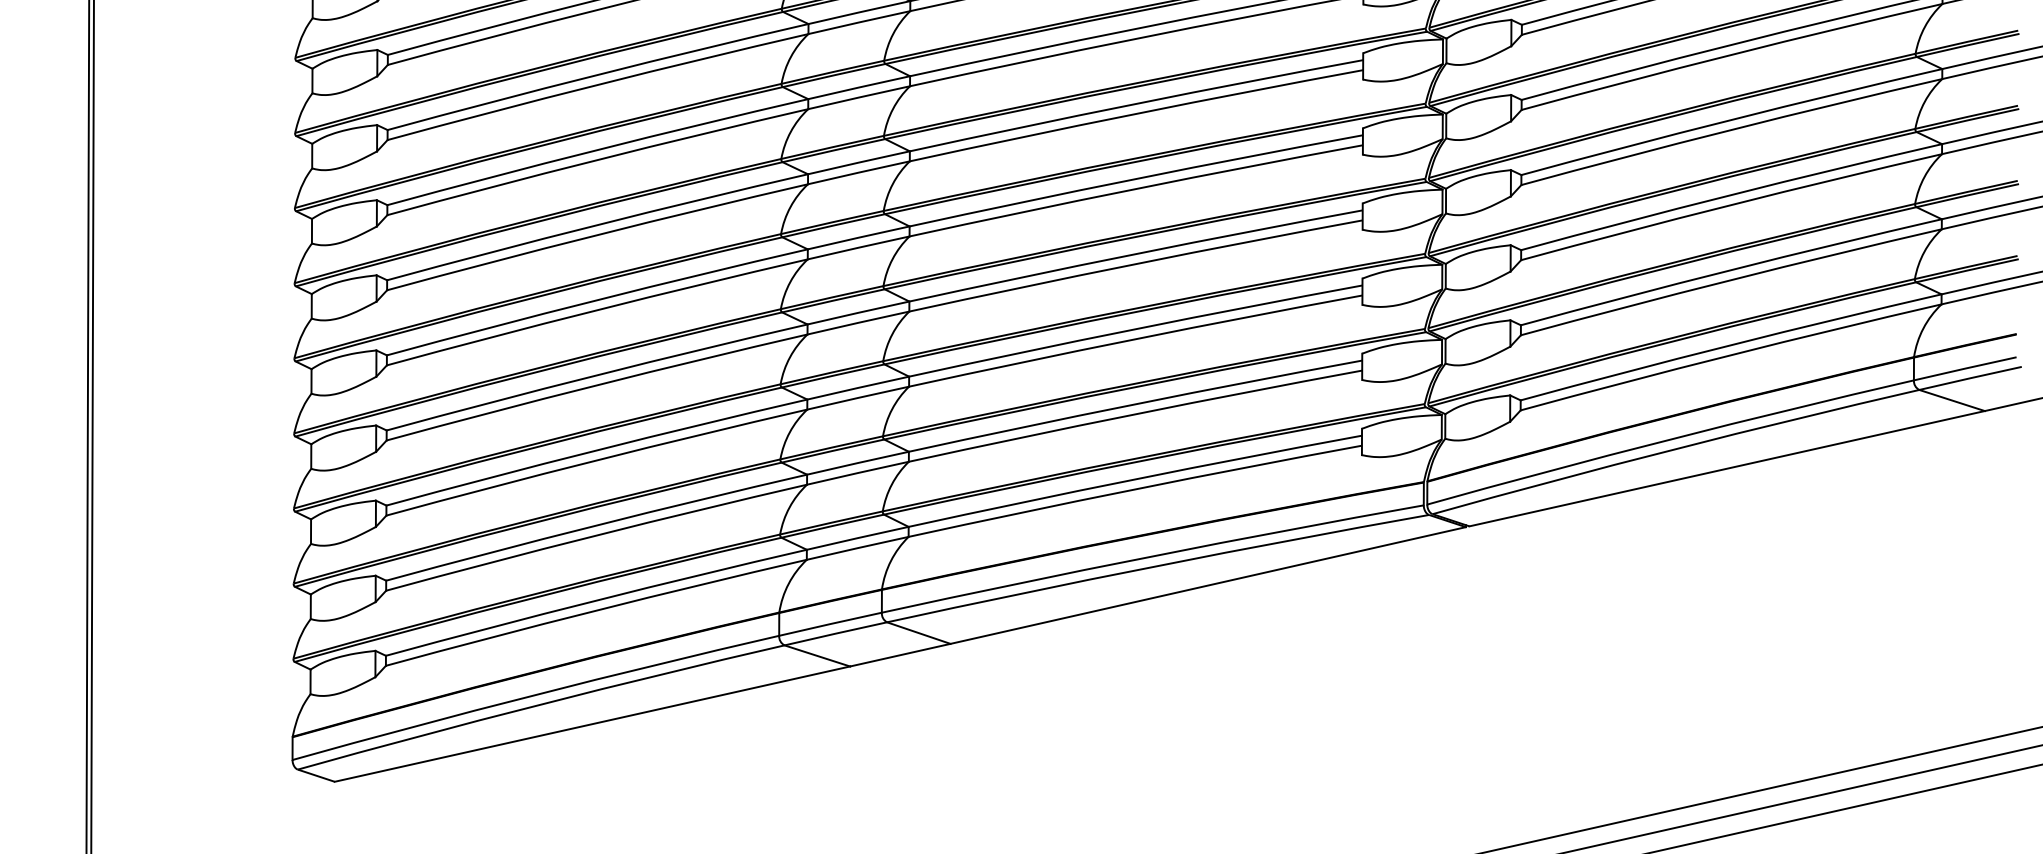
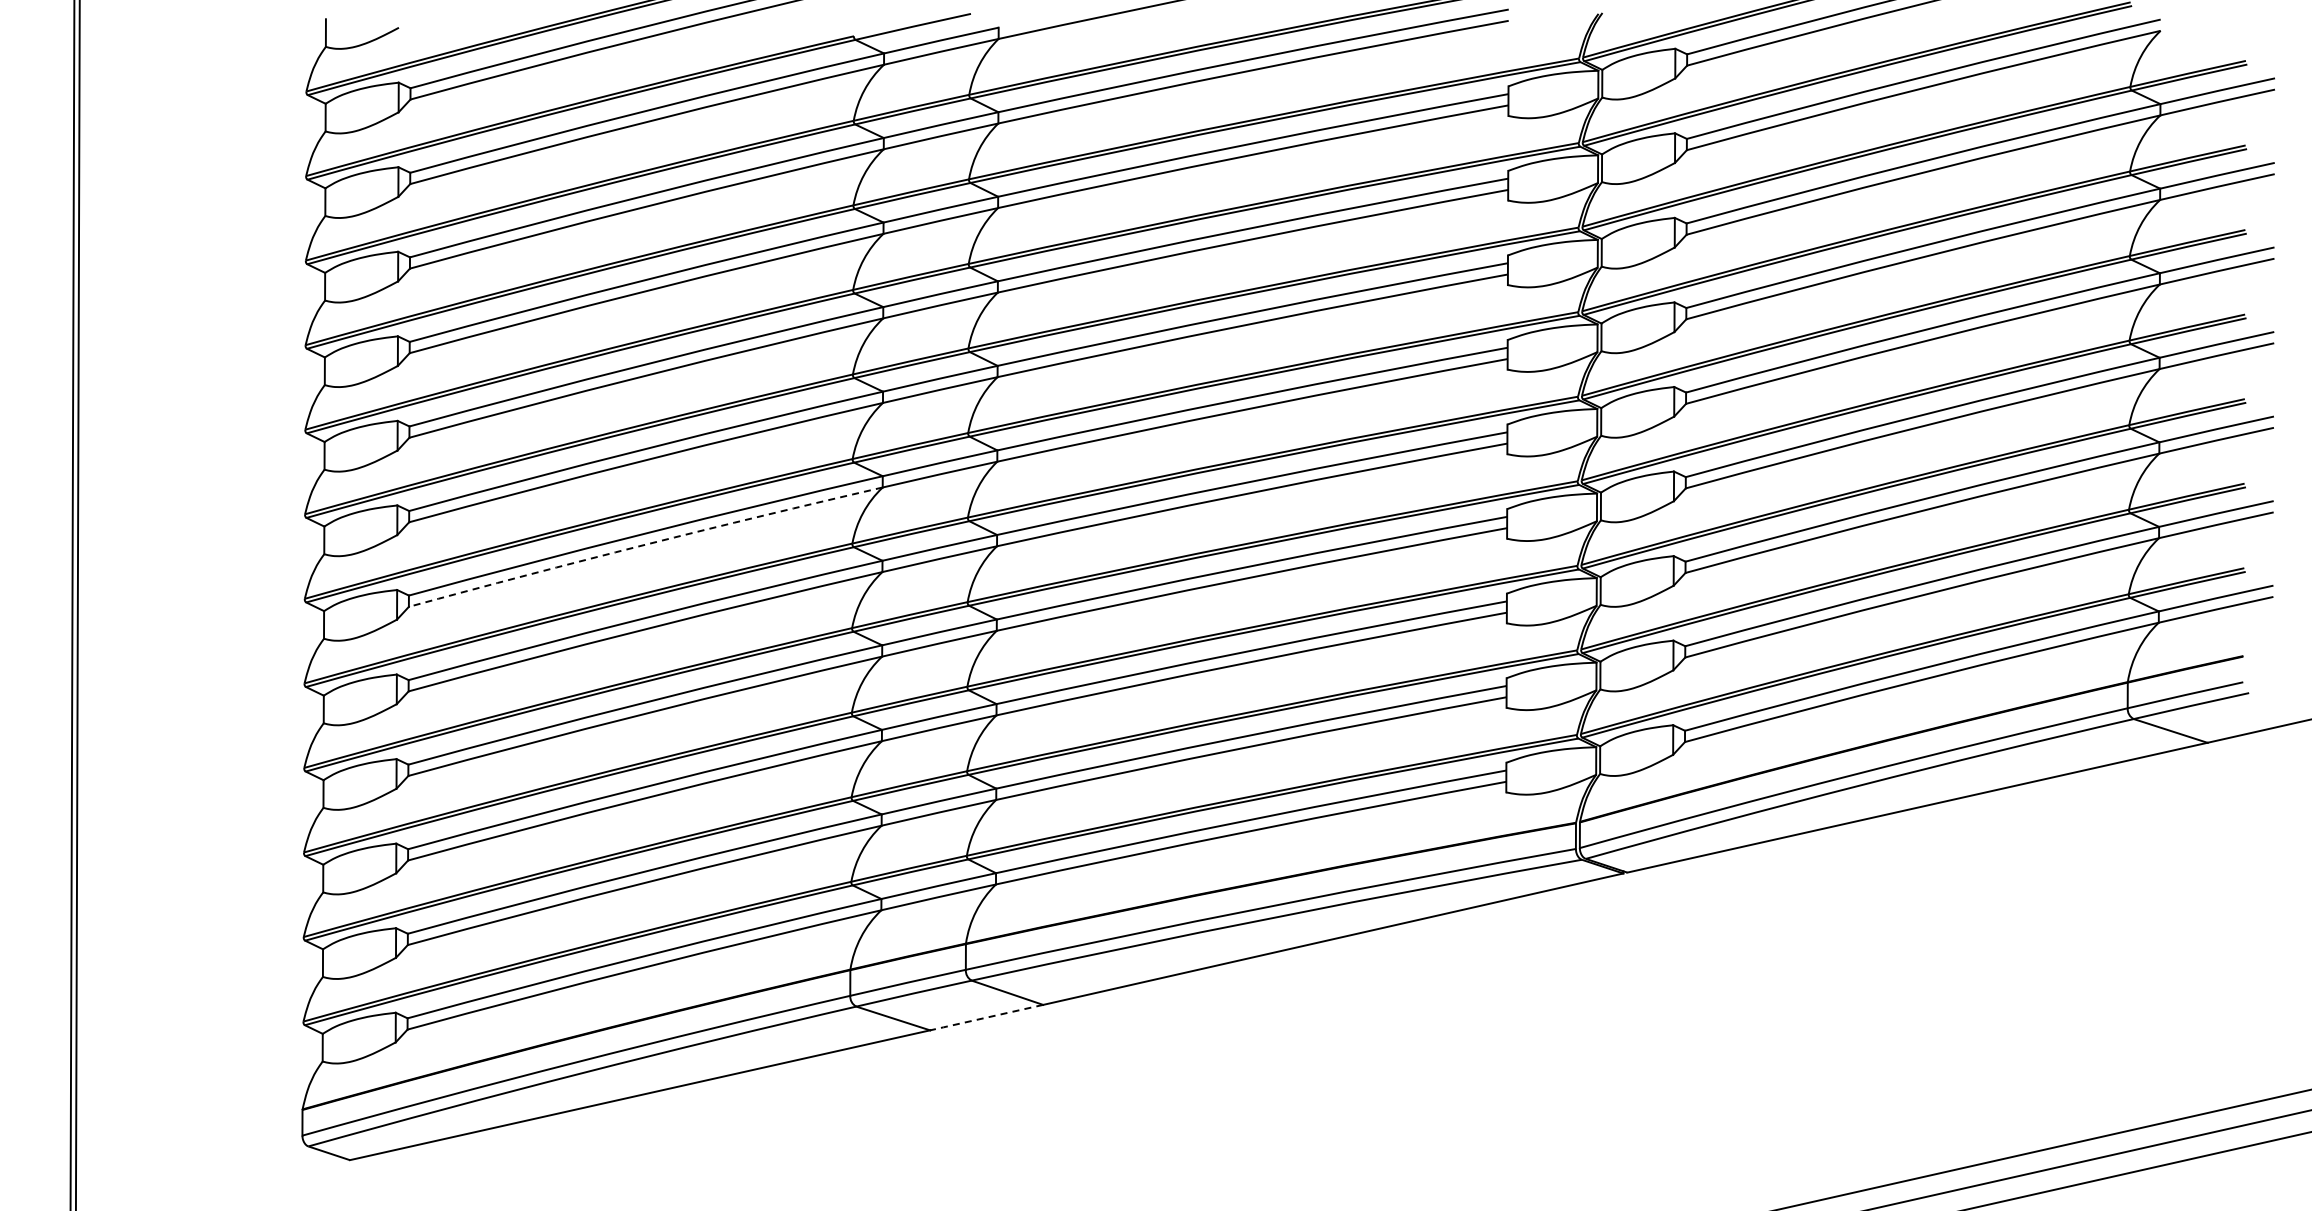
arc: (597, 234) -> (645, 544), solid -> dashed
line: (900, 655) -> (986, 1017), solid -> dashed

